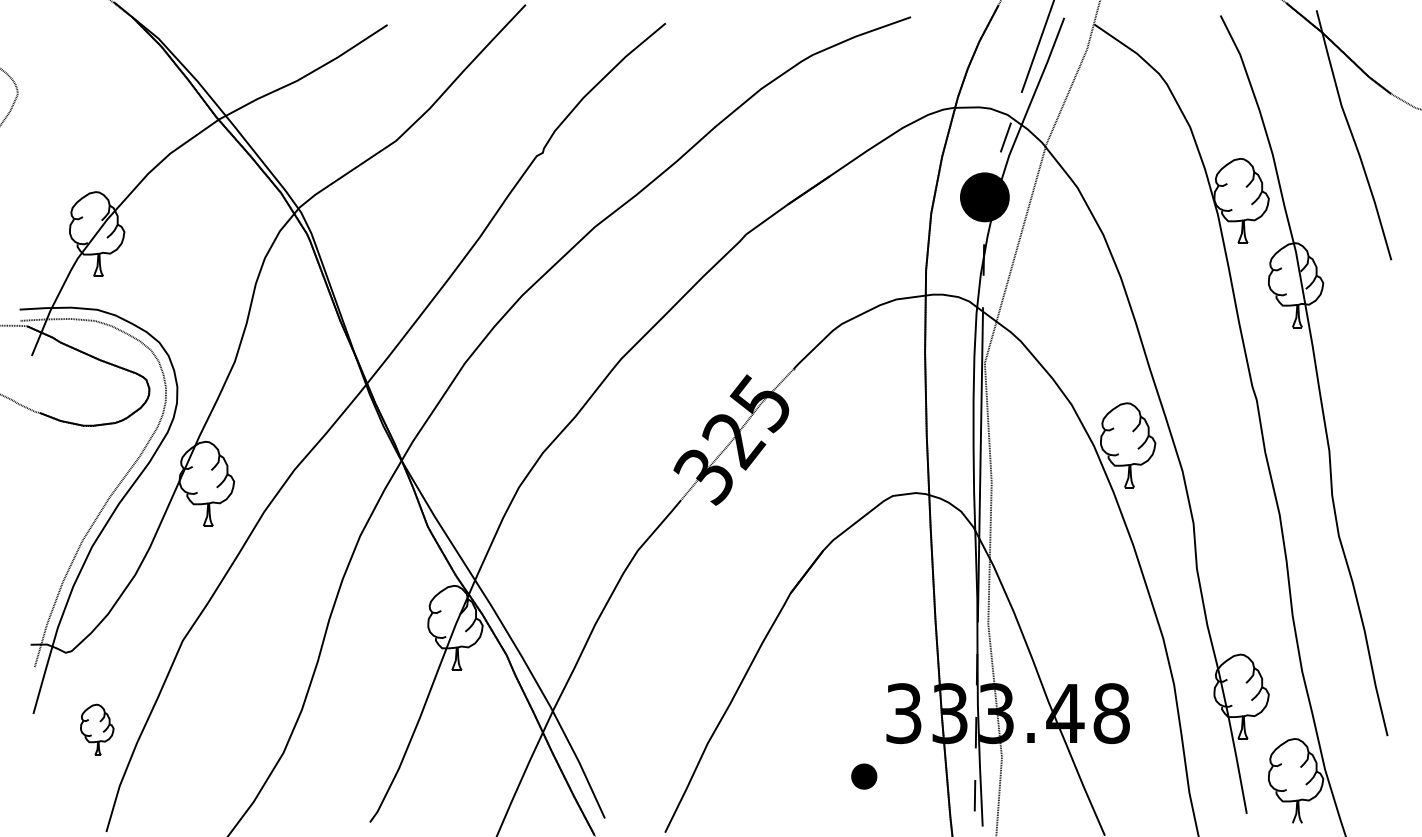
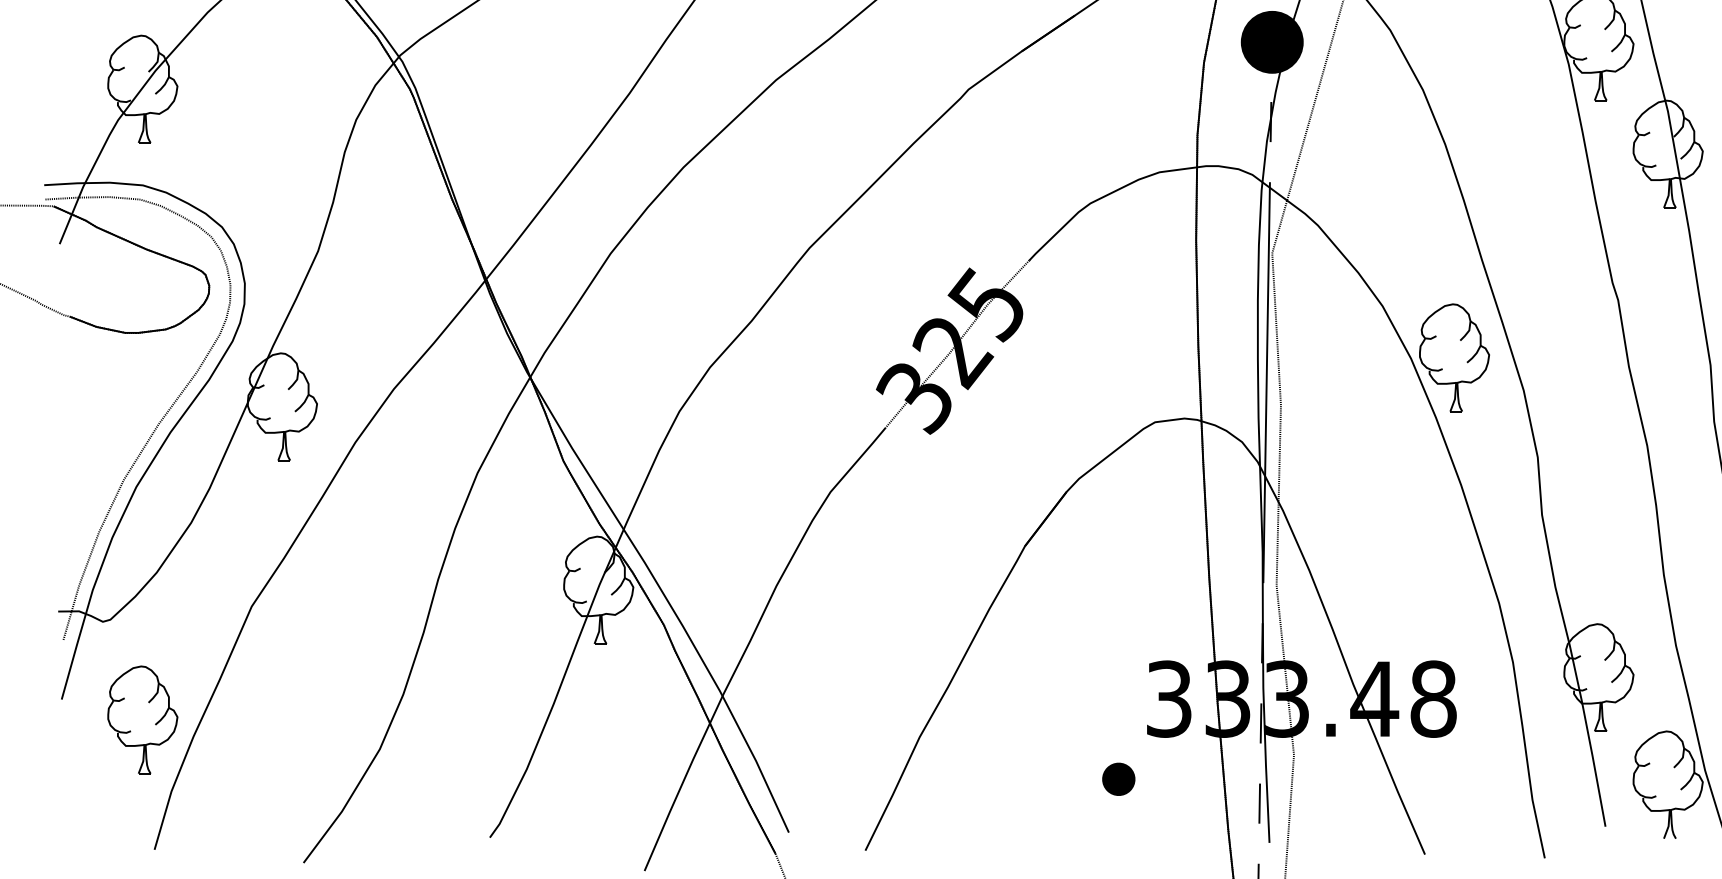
part: (97, 729) -> (143, 719), size x1.67

